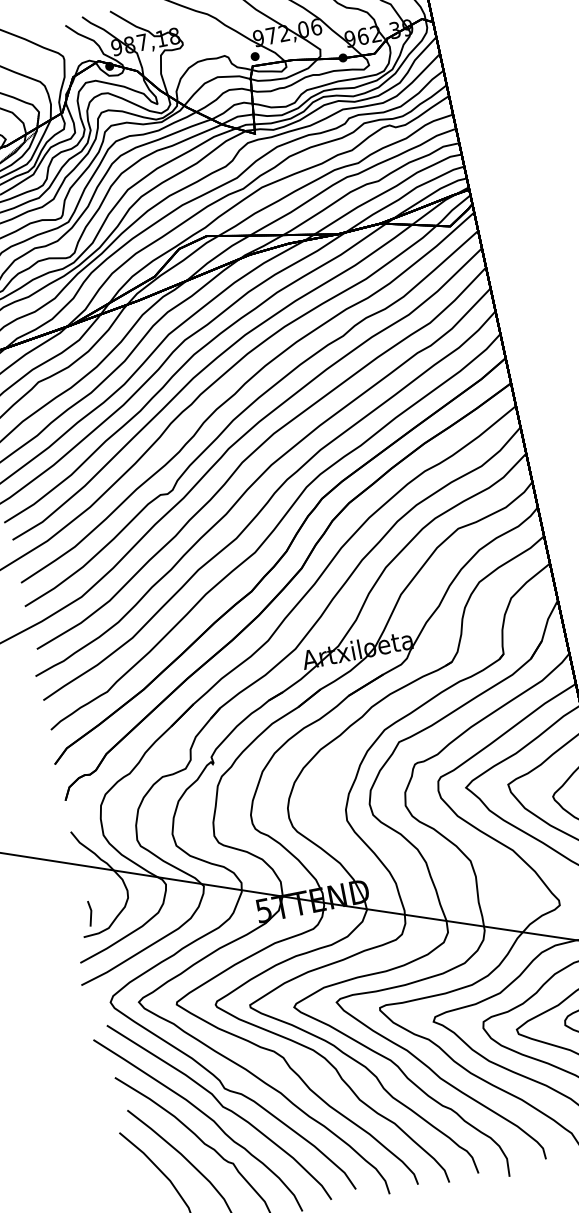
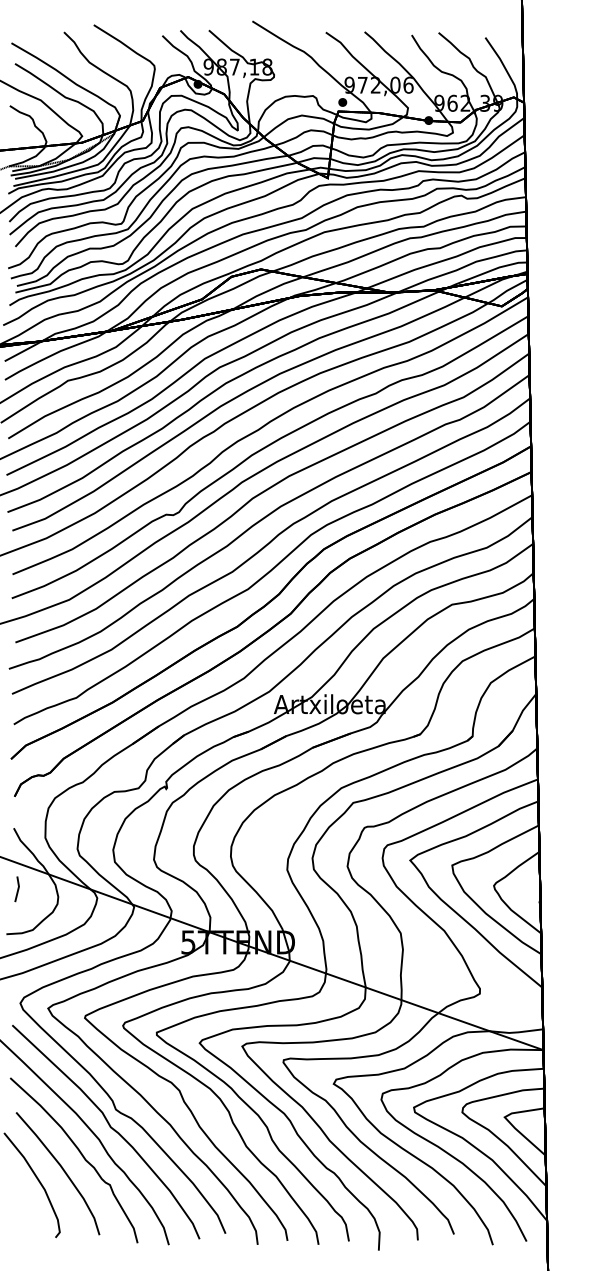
line: (90, 913) -> (17, 889), moved

